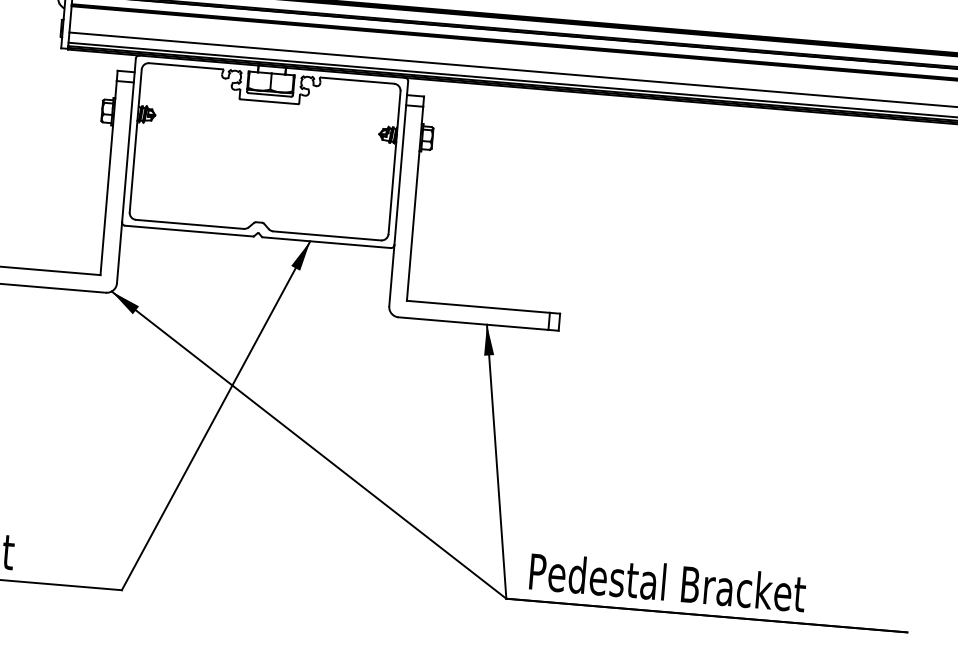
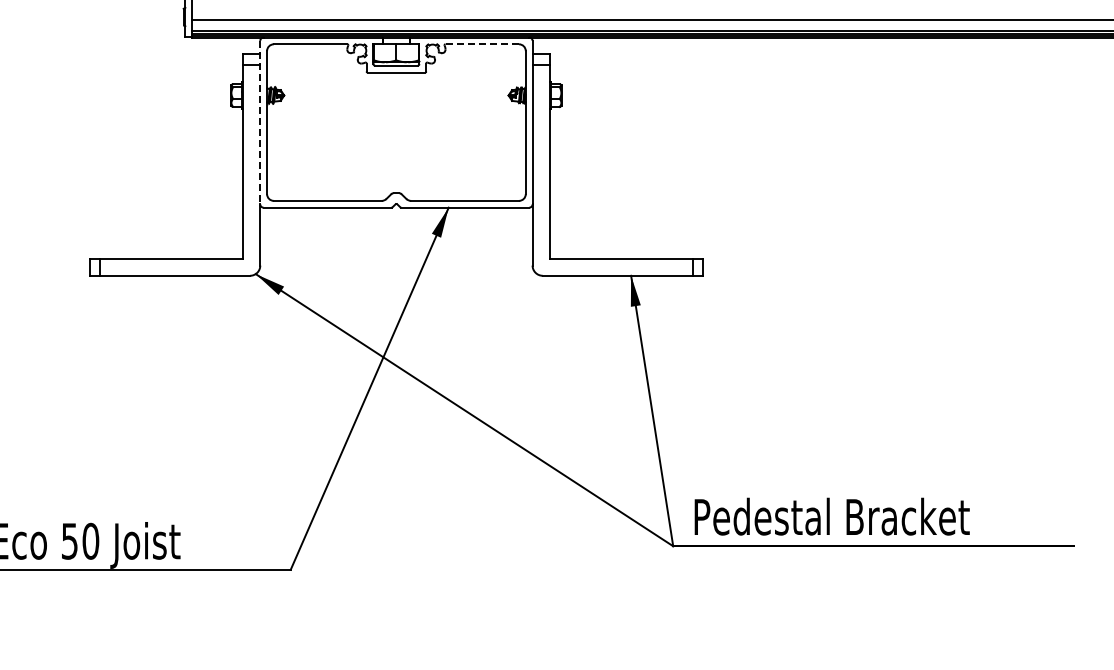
line: (357, 80) -> (482, 44), solid -> dashed
line: (129, 140) -> (260, 122), solid -> dashed

